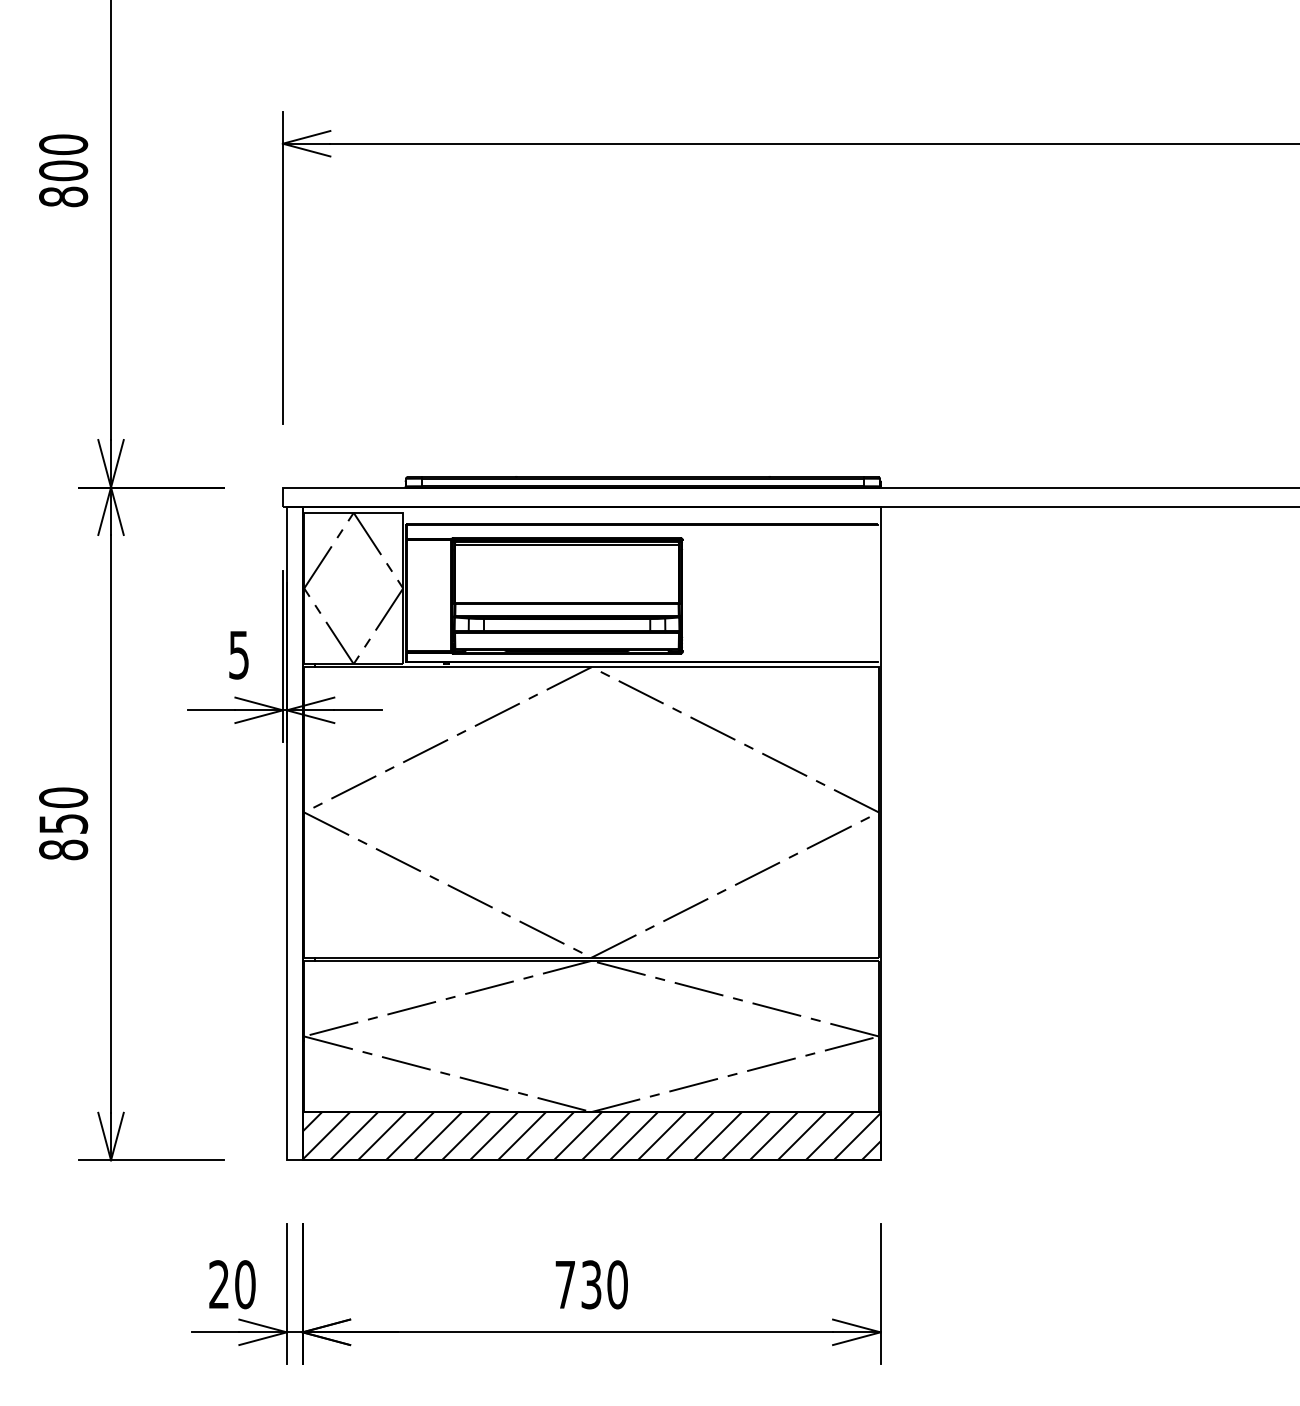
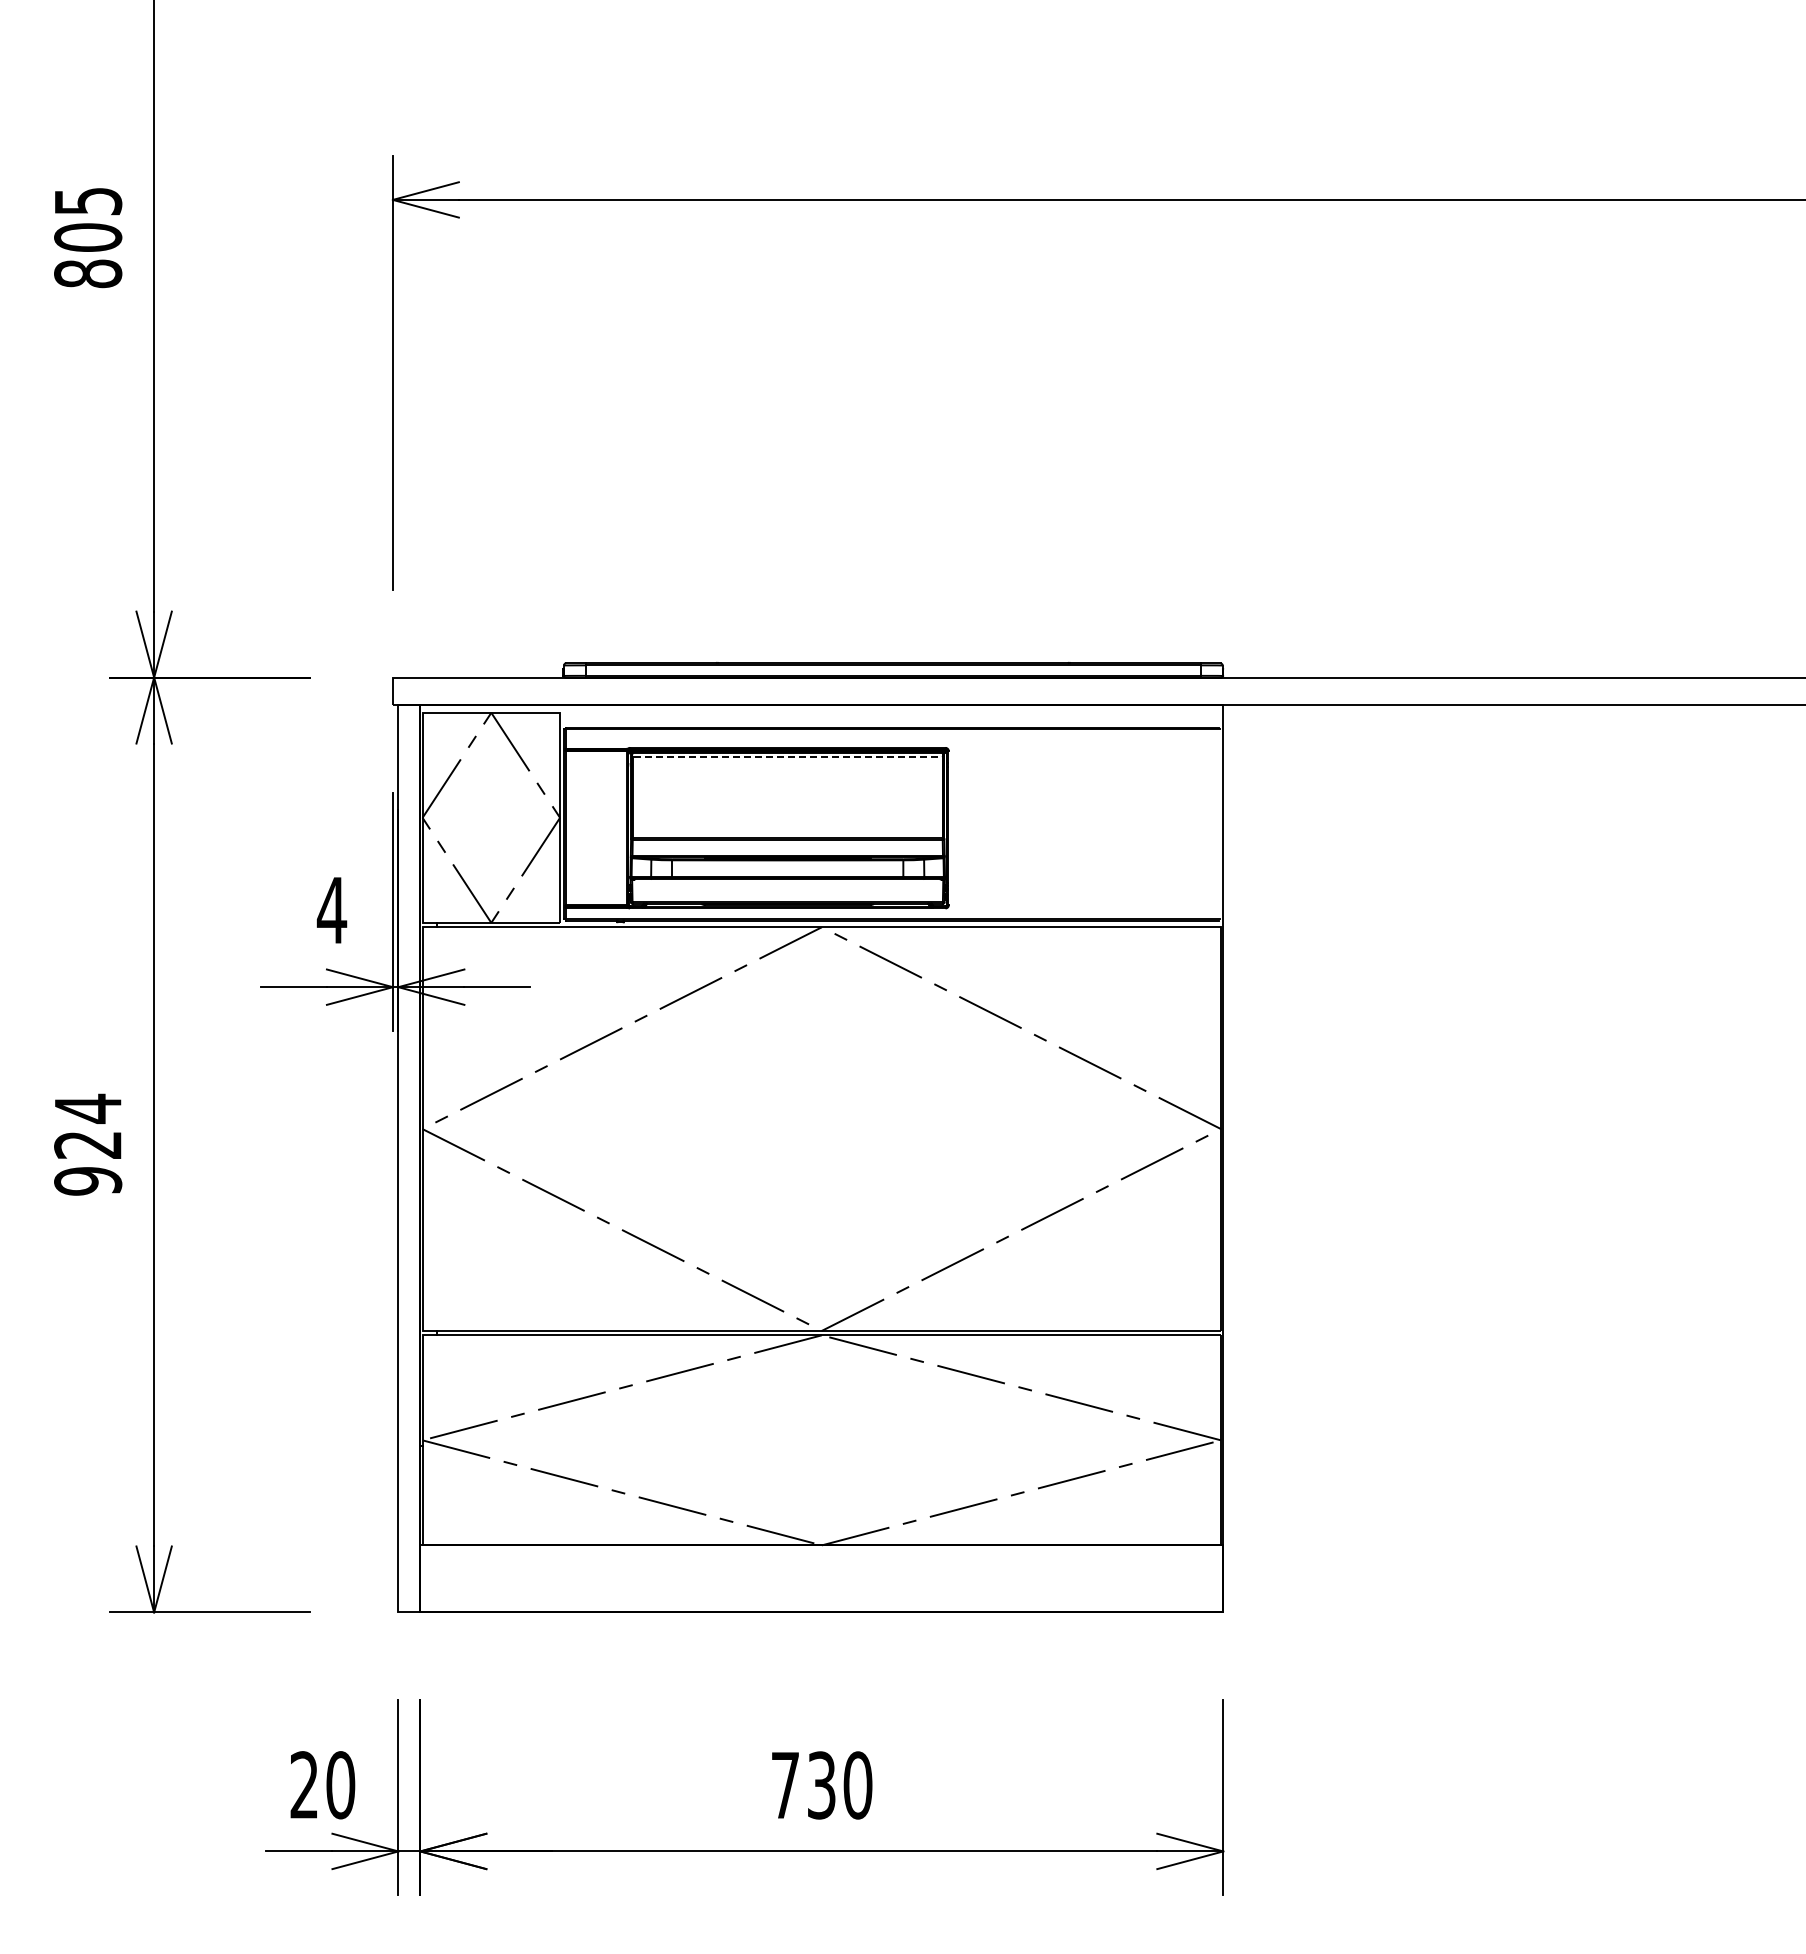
text: (63, 144) -> (88, 201), 800 -> 805
line: (567, 545) -> (788, 757), solid -> dashed
text: (238, 655) -> (331, 910), 5 -> 4
text: (63, 823) -> (88, 1144), 850 -> 924
hatch: (591, 1135) -> (821, 1578), removed

